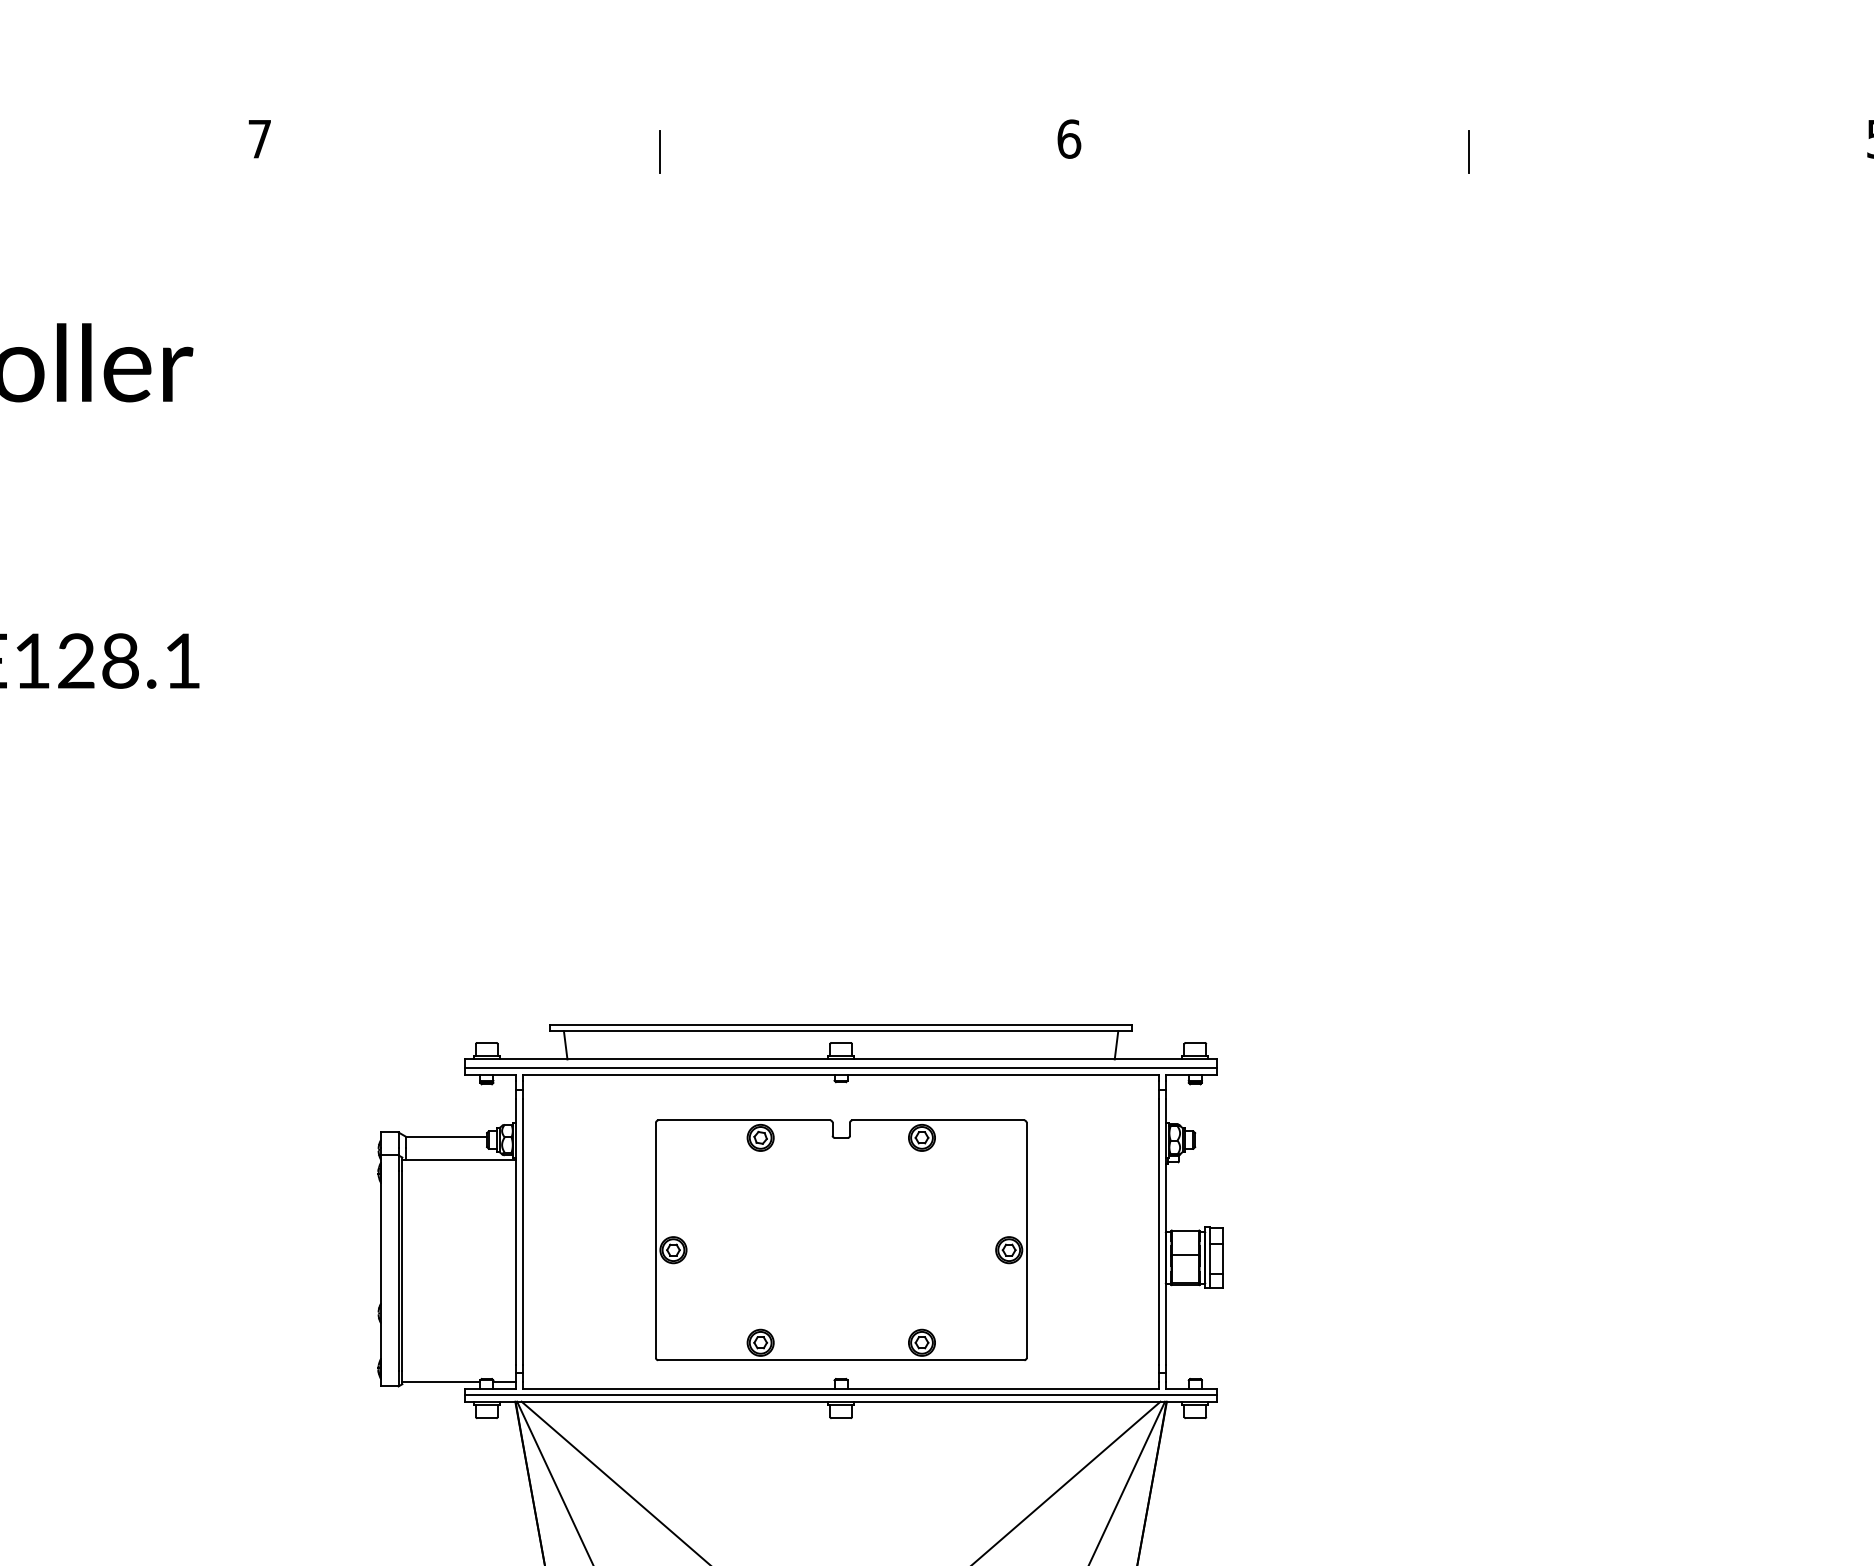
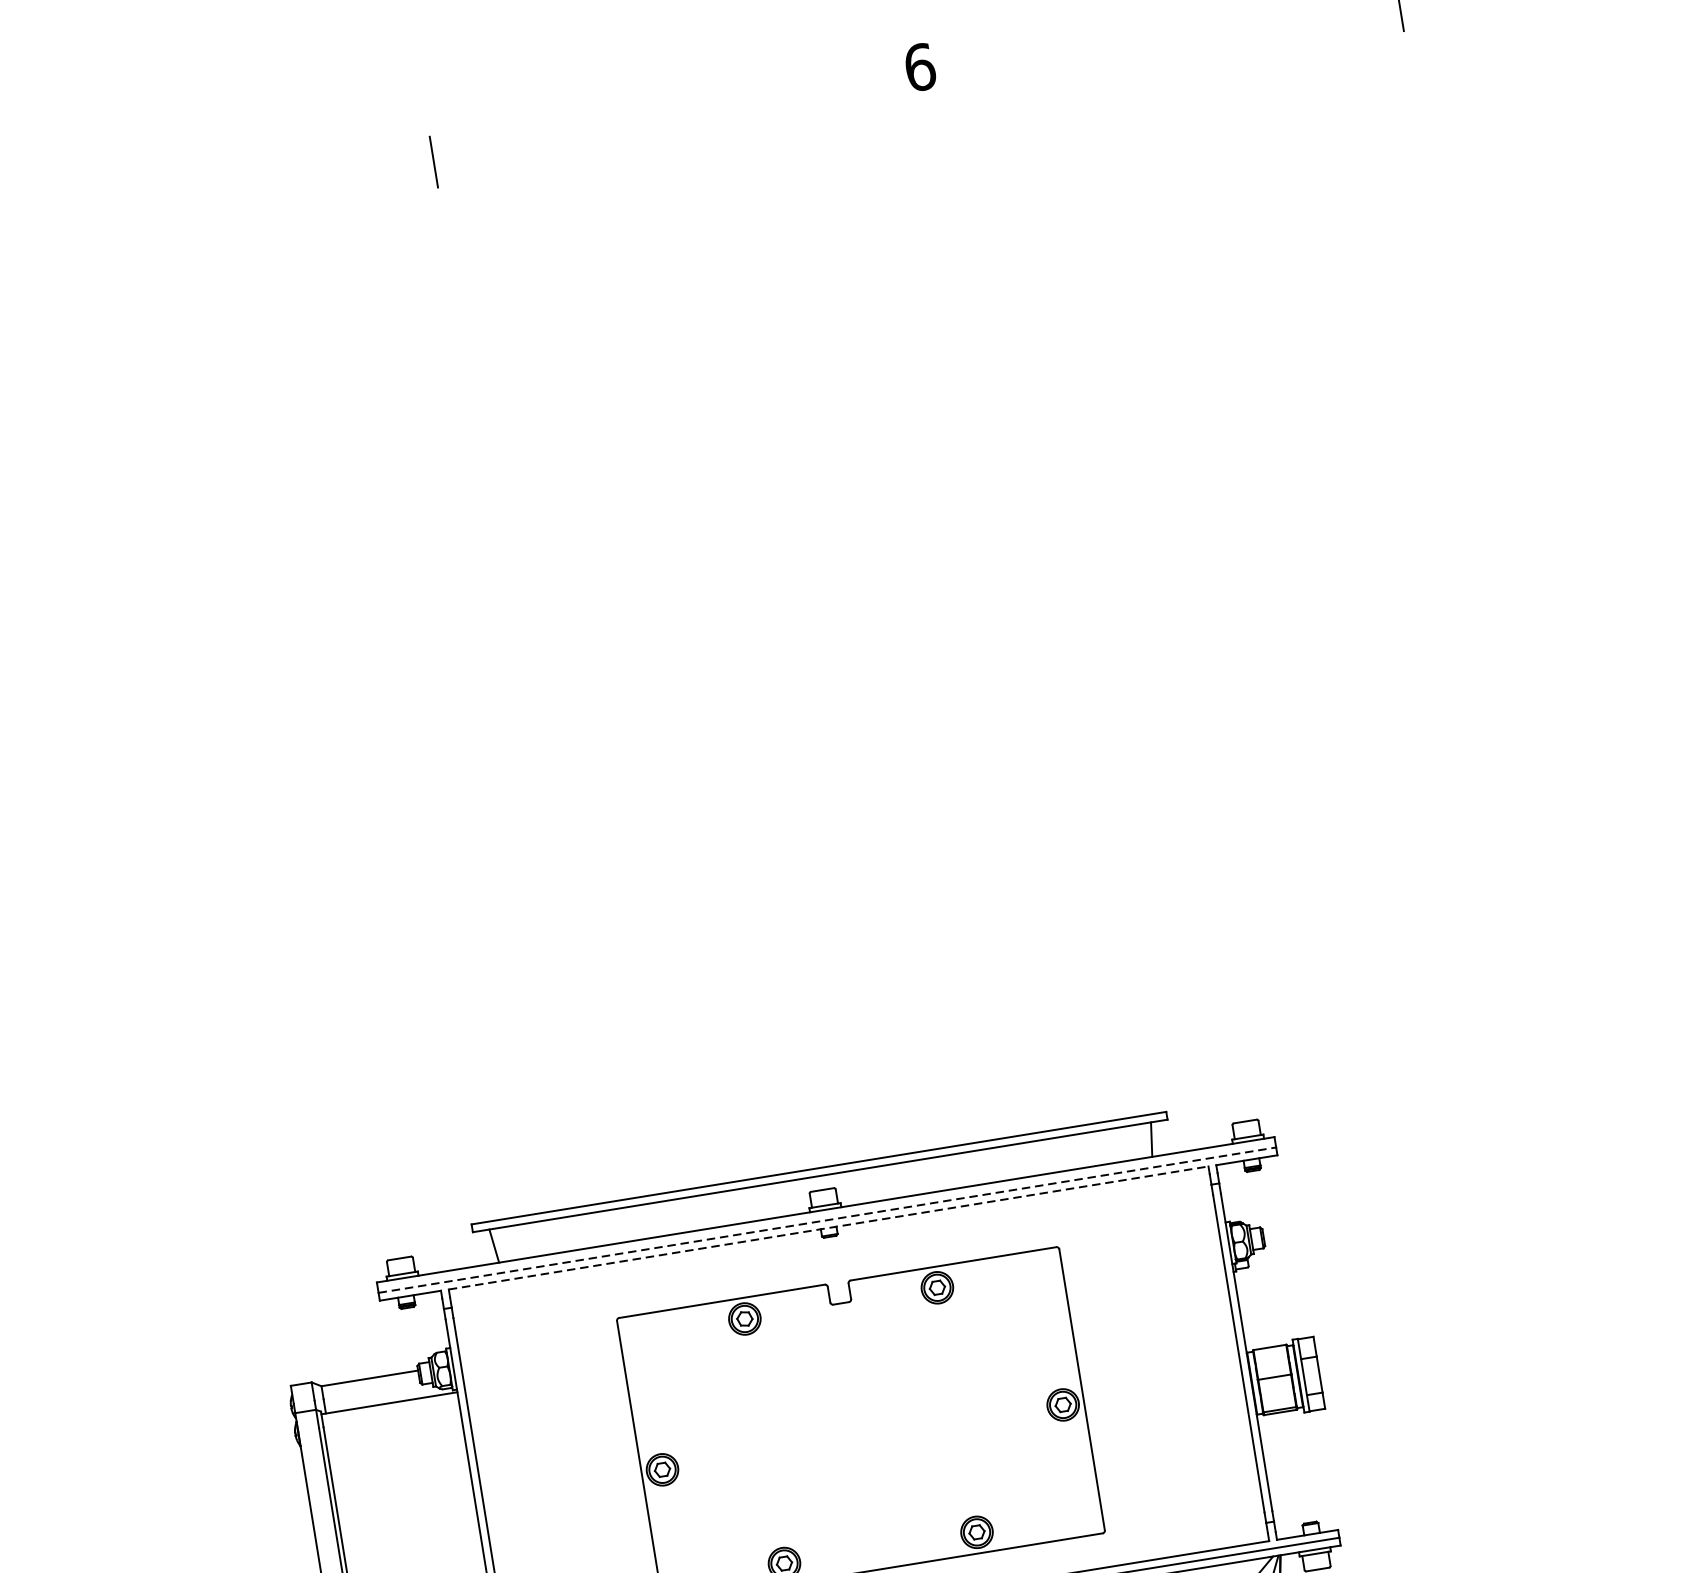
line: (841, 1068) -> (827, 1220), solid -> dashed
line: (841, 1074) -> (829, 1227), solid -> dashed

